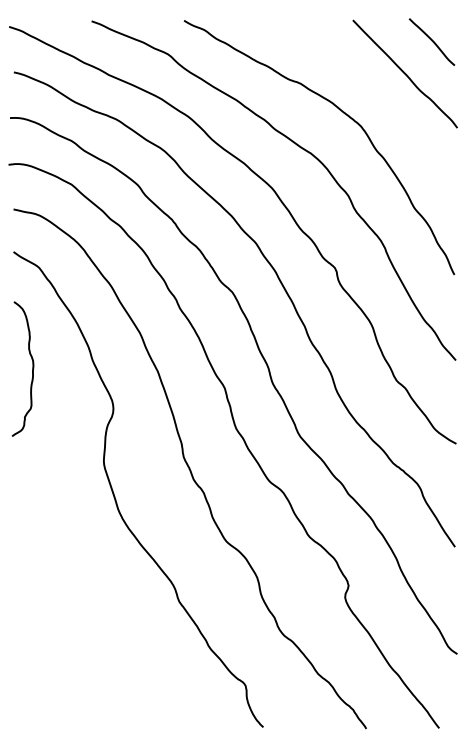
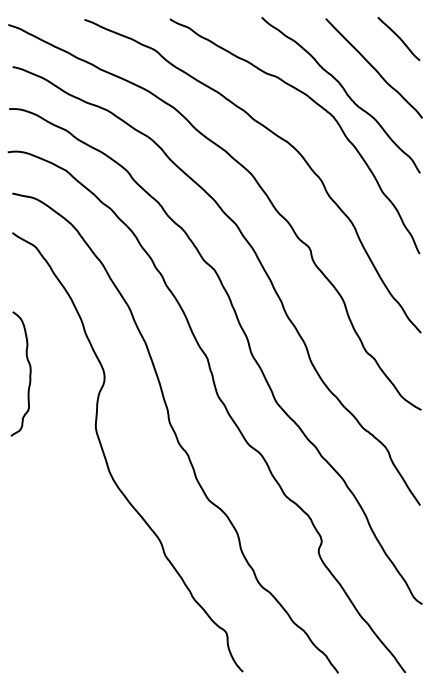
curve: (373, 100) -> (344, 92), added
curve: (32, 368) -> (29, 373), moved

